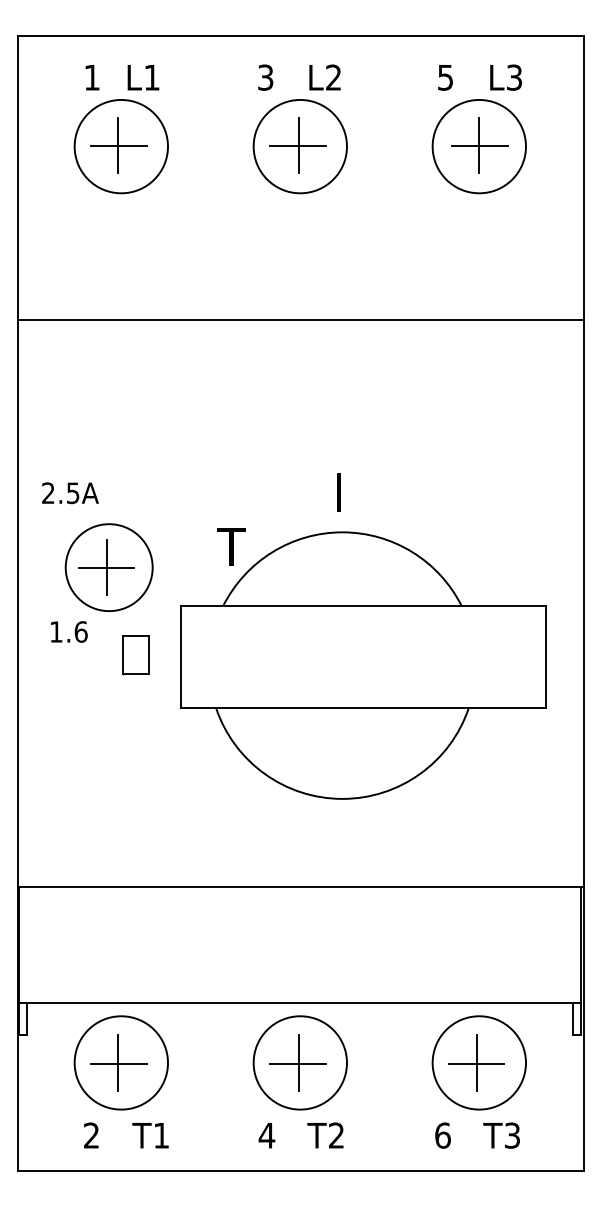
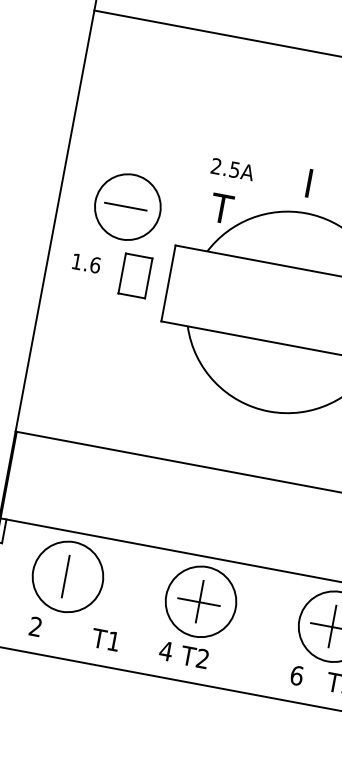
text: (70, 493) -> (232, 169), moved
line: (107, 567) -> (126, 206), removed
text: (69, 631) -> (86, 263), moved
part: (135, 655) -> (135, 276), size x1.4
line: (119, 1063) -> (66, 577), removed
text: (150, 1135) -> (105, 639), moved
text: (325, 1135) -> (194, 657), moved

